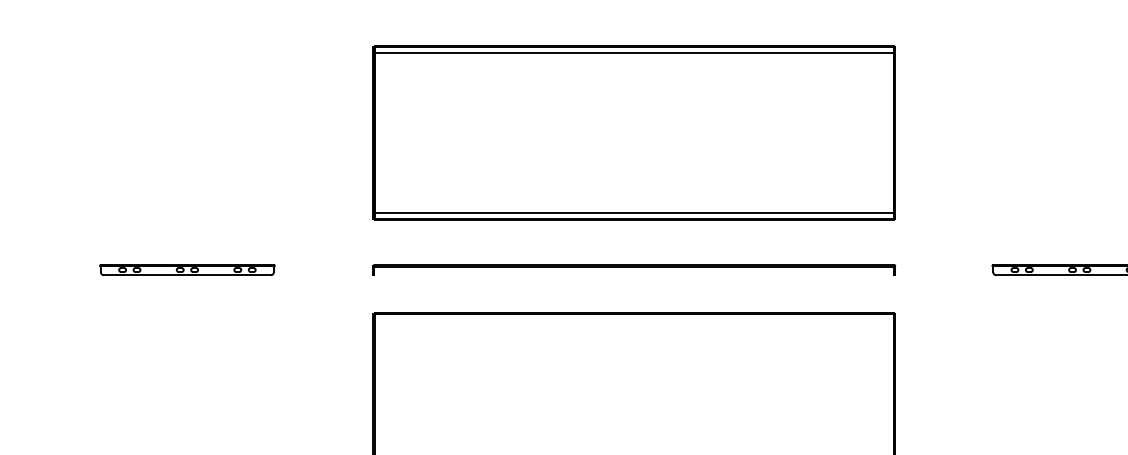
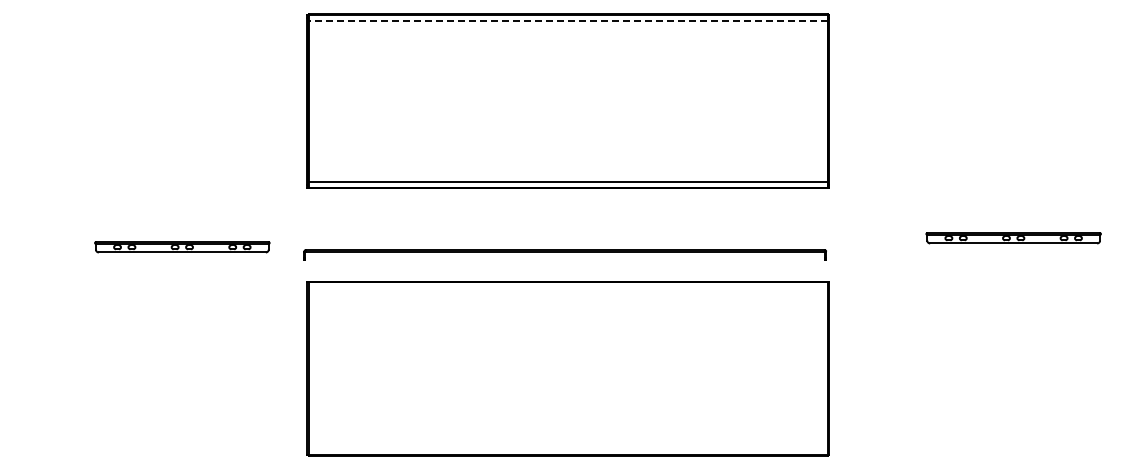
line: (633, 52) -> (567, 20), solid -> dashed
part: (633, 269) -> (564, 254), moved
part: (187, 270) -> (182, 247), moved

